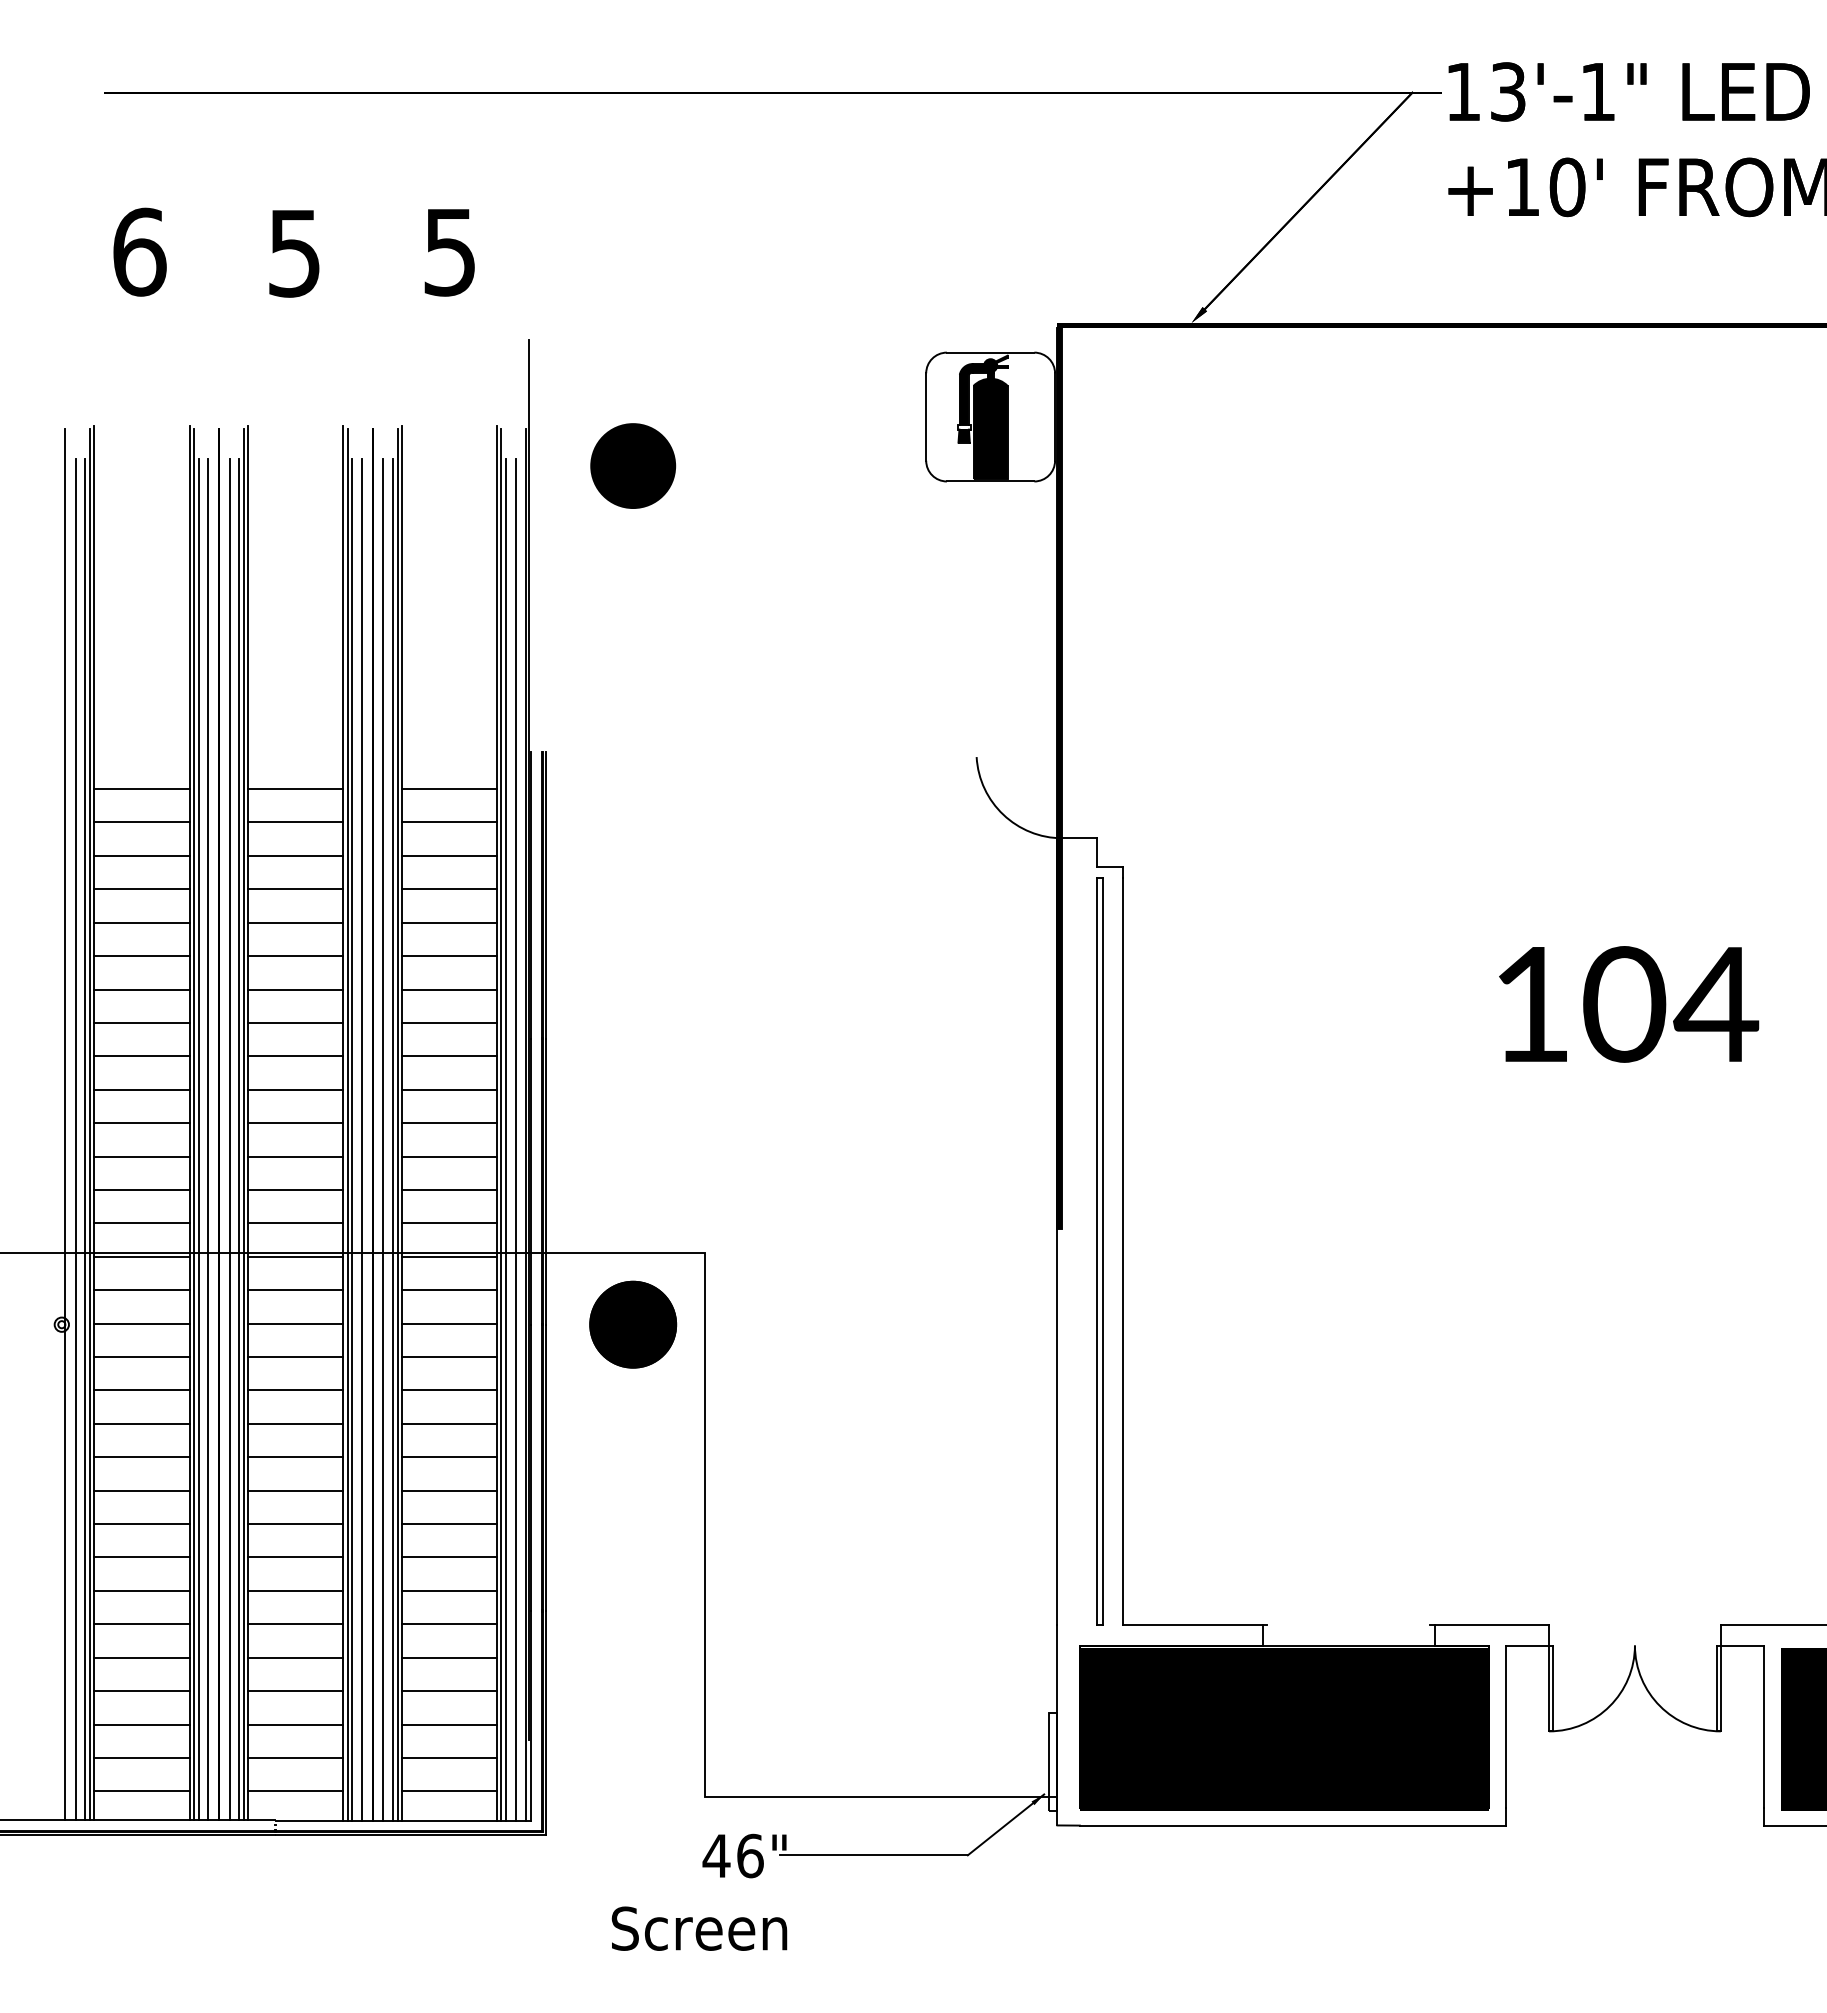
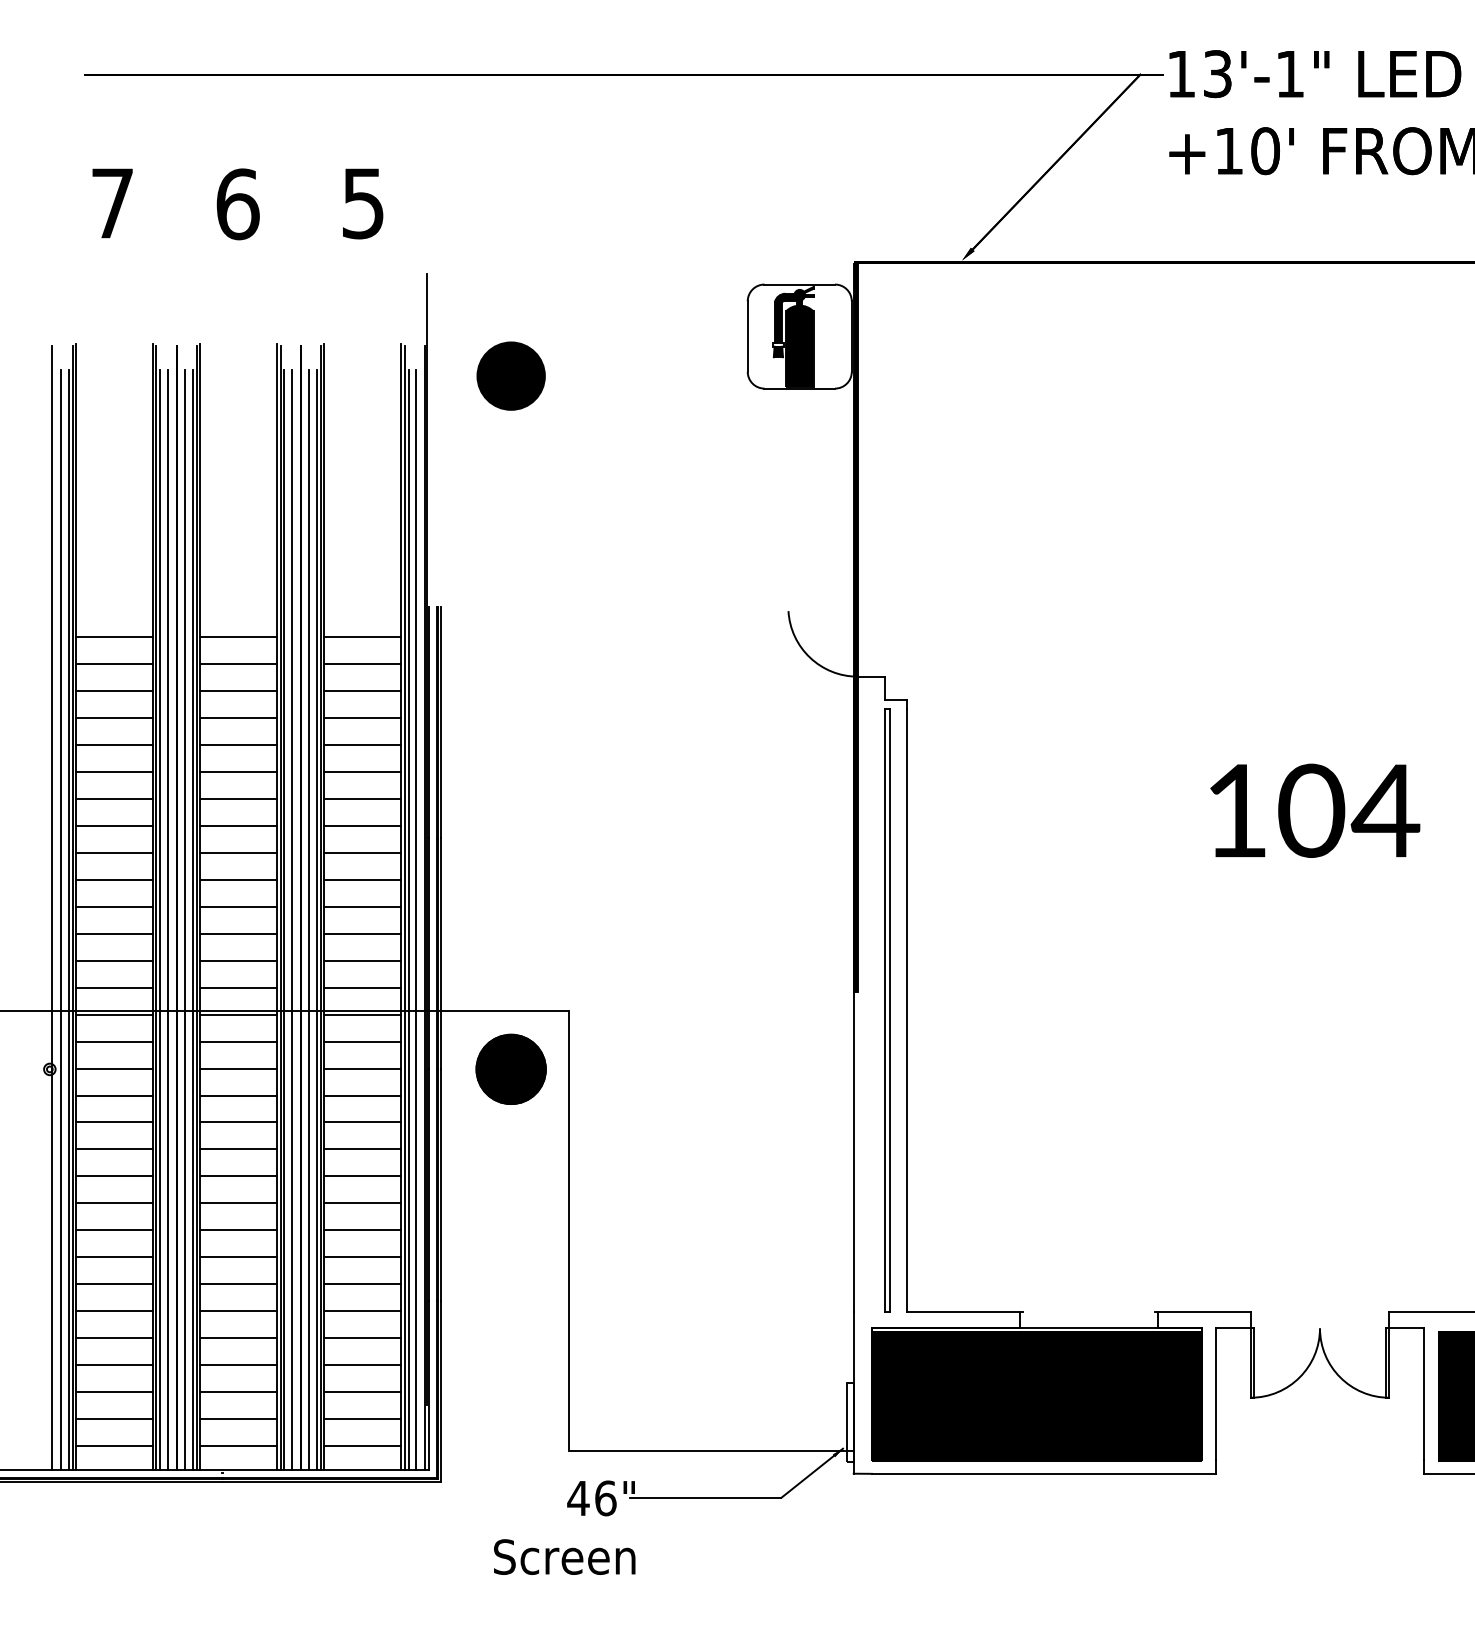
text: (139, 251) -> (112, 202), 6 -> 7
text: (294, 252) -> (237, 203), 5 -> 6

